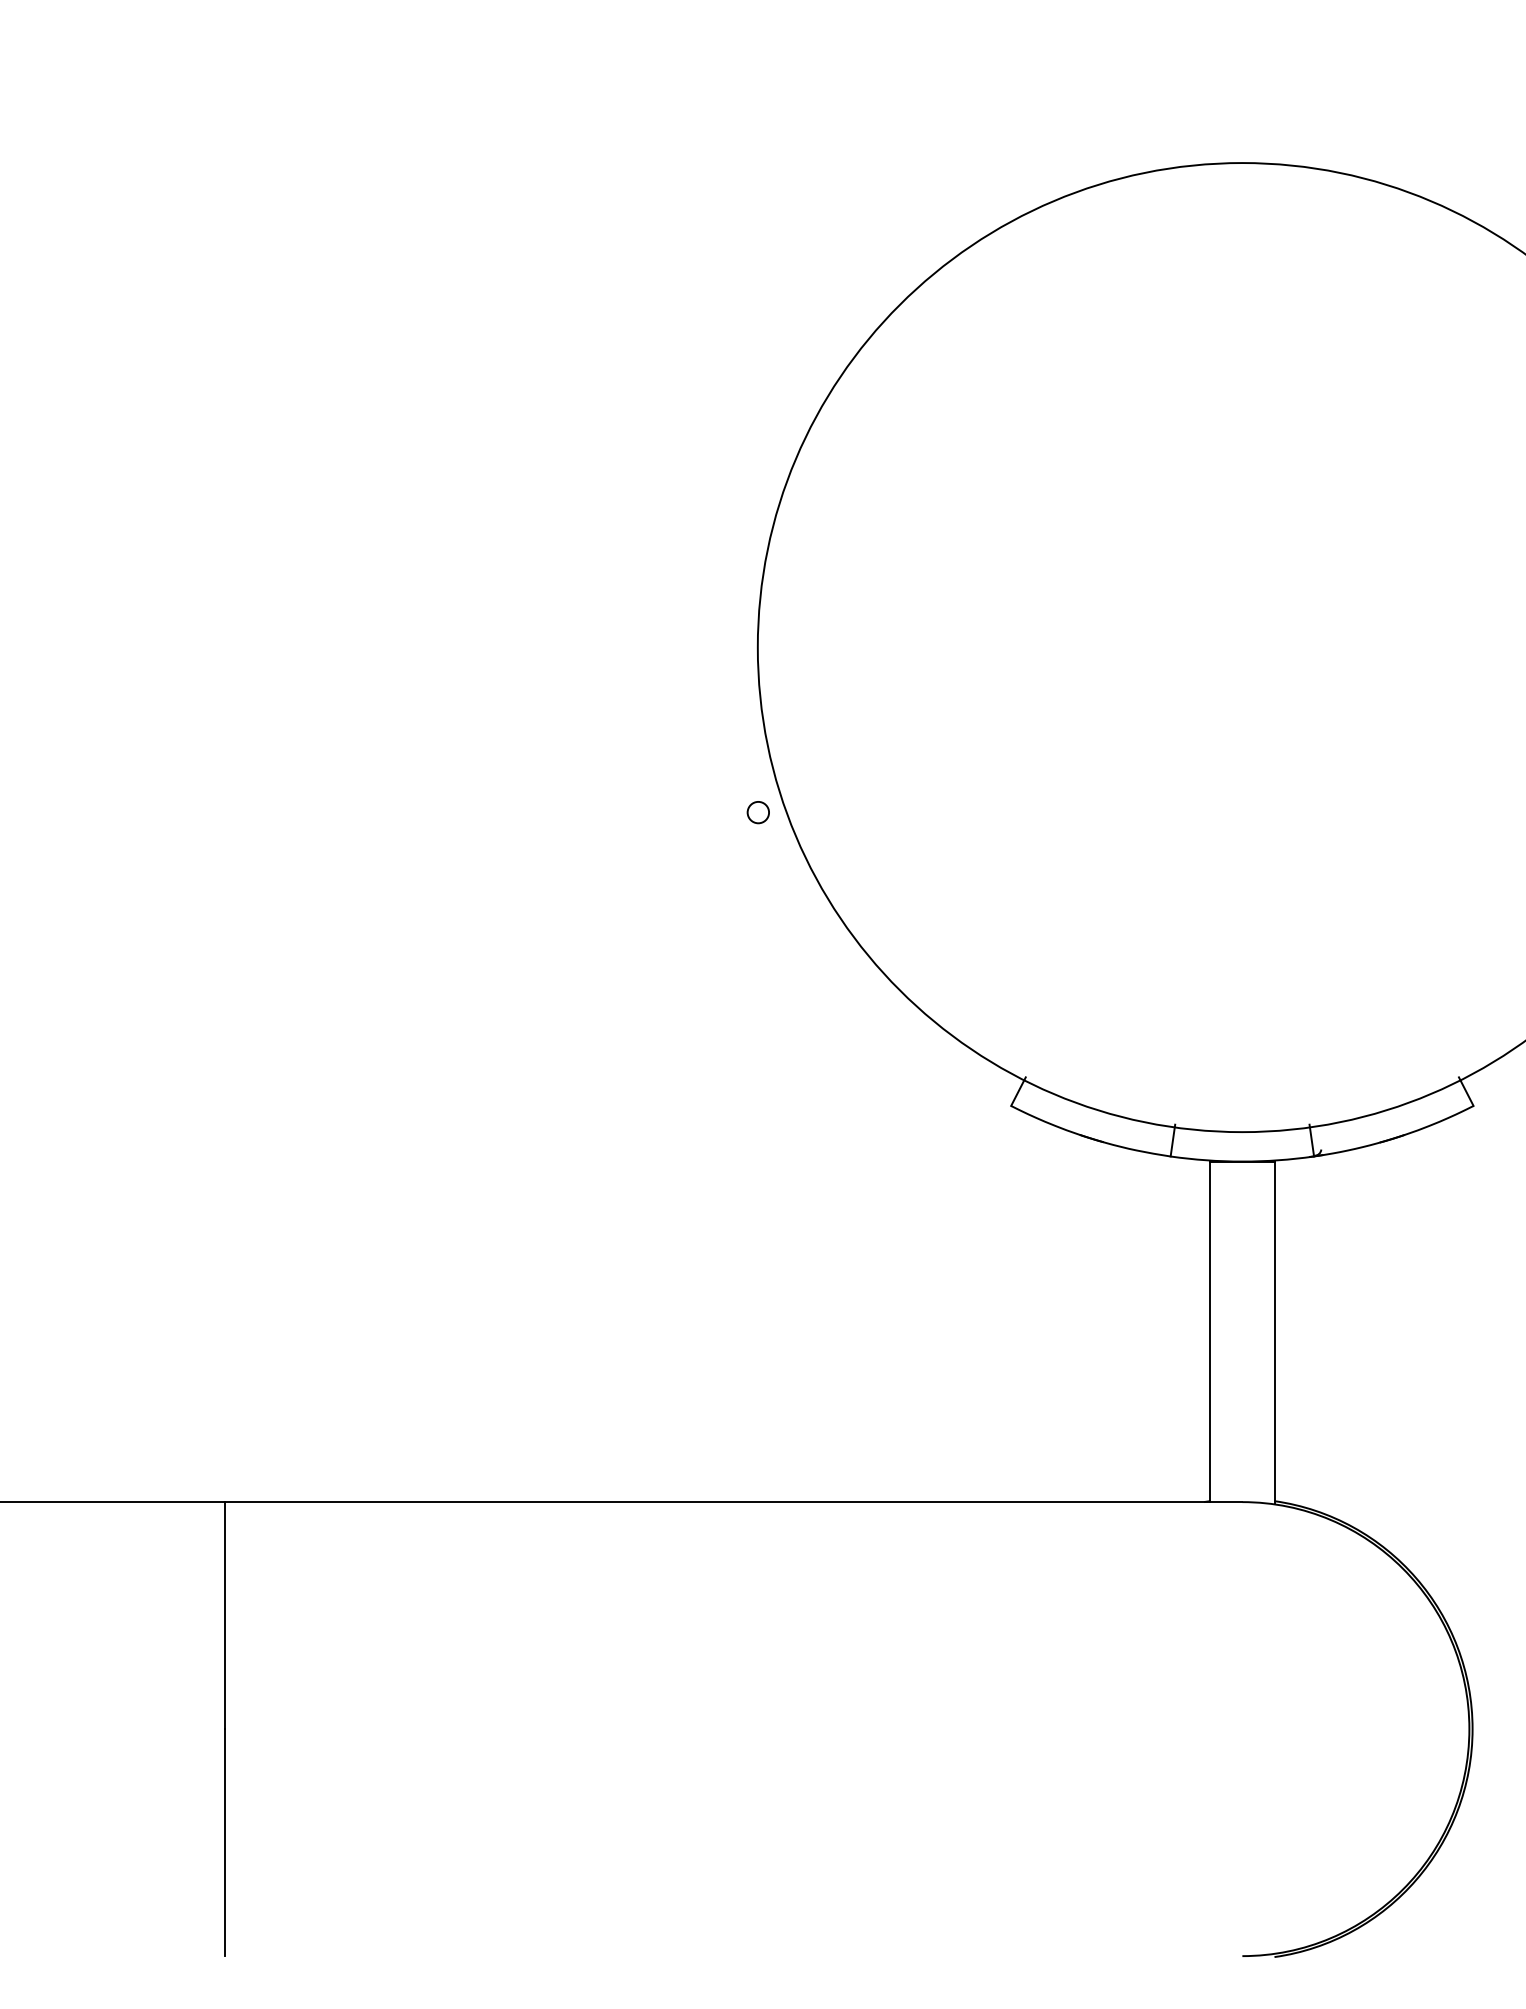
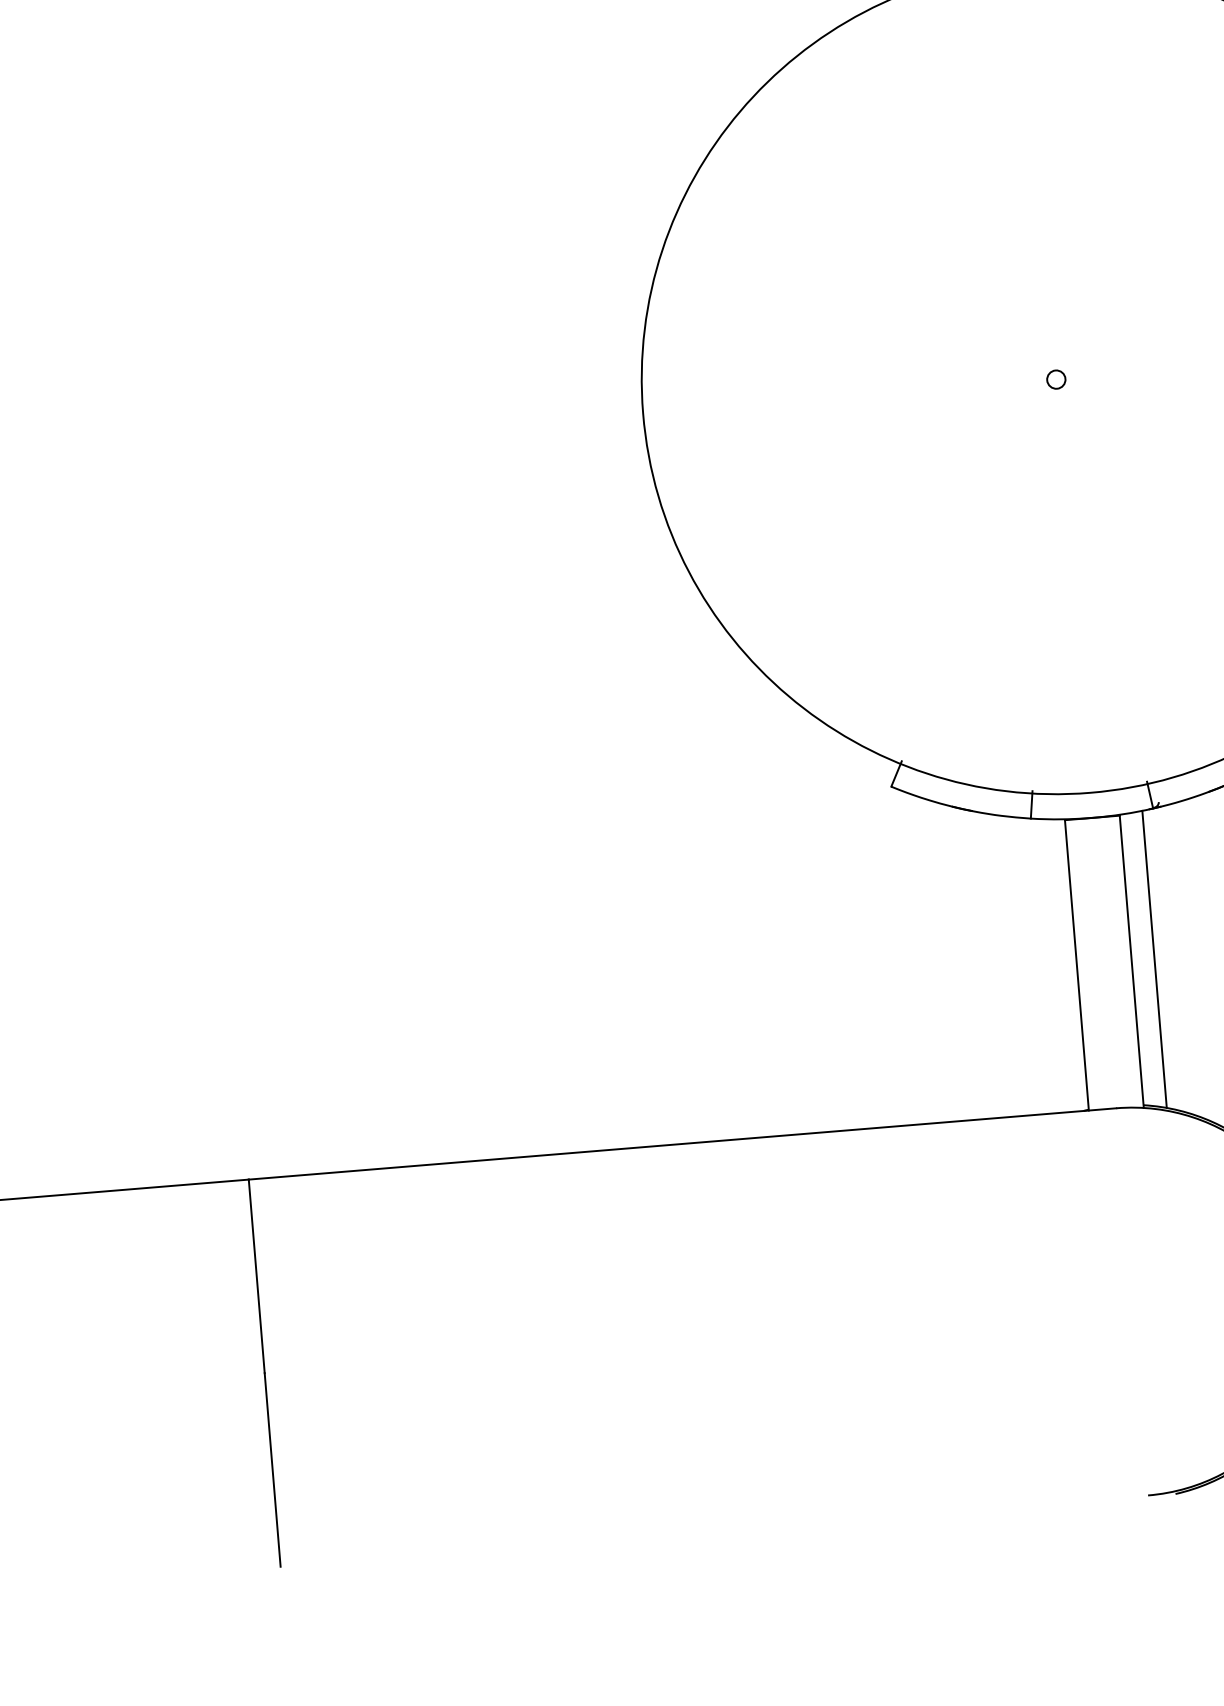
circle: (757, 812) -> (1055, 379), moved
line: (1301, 1332) -> (1154, 959), added

